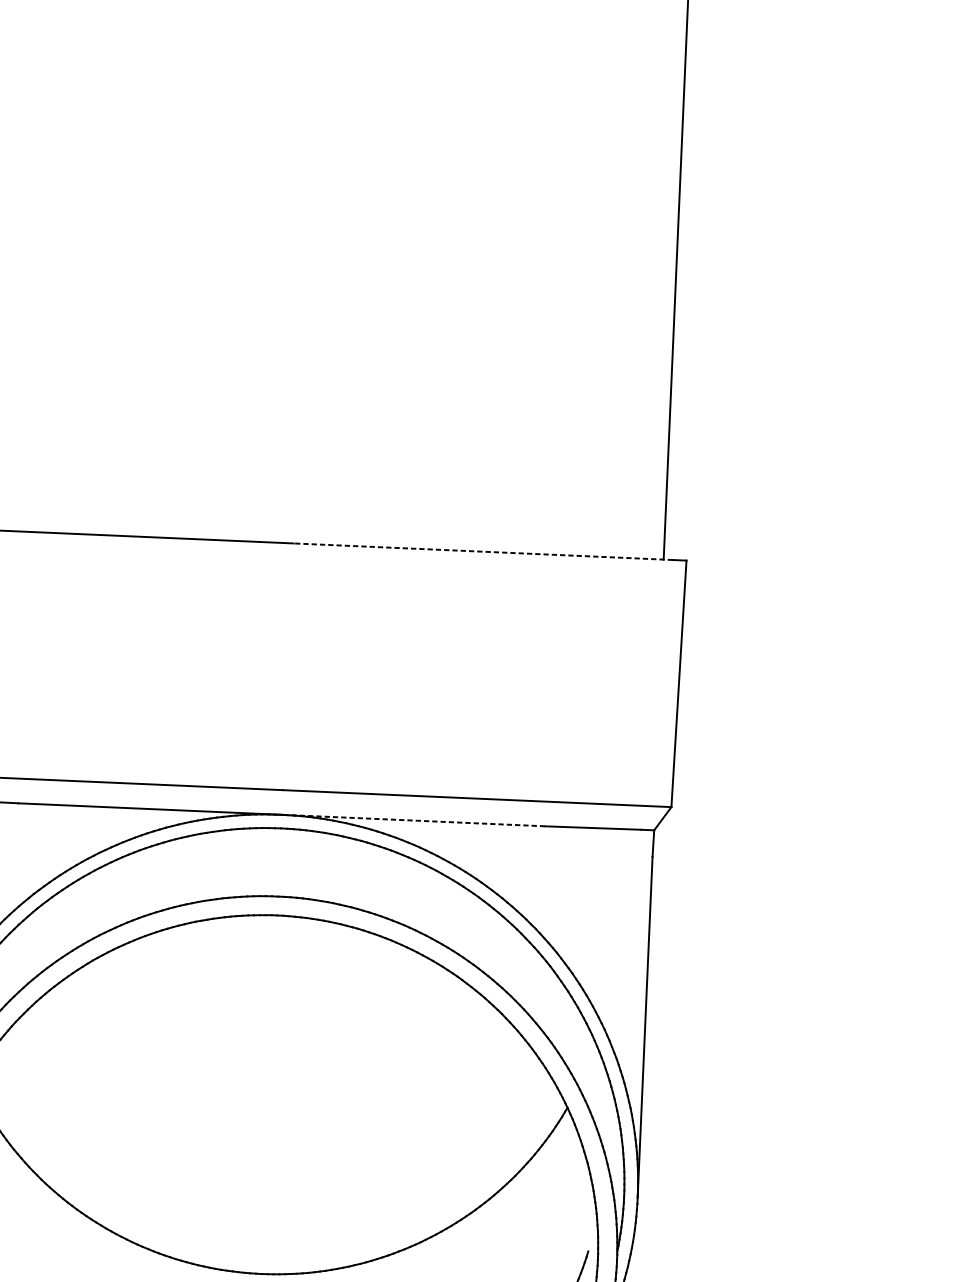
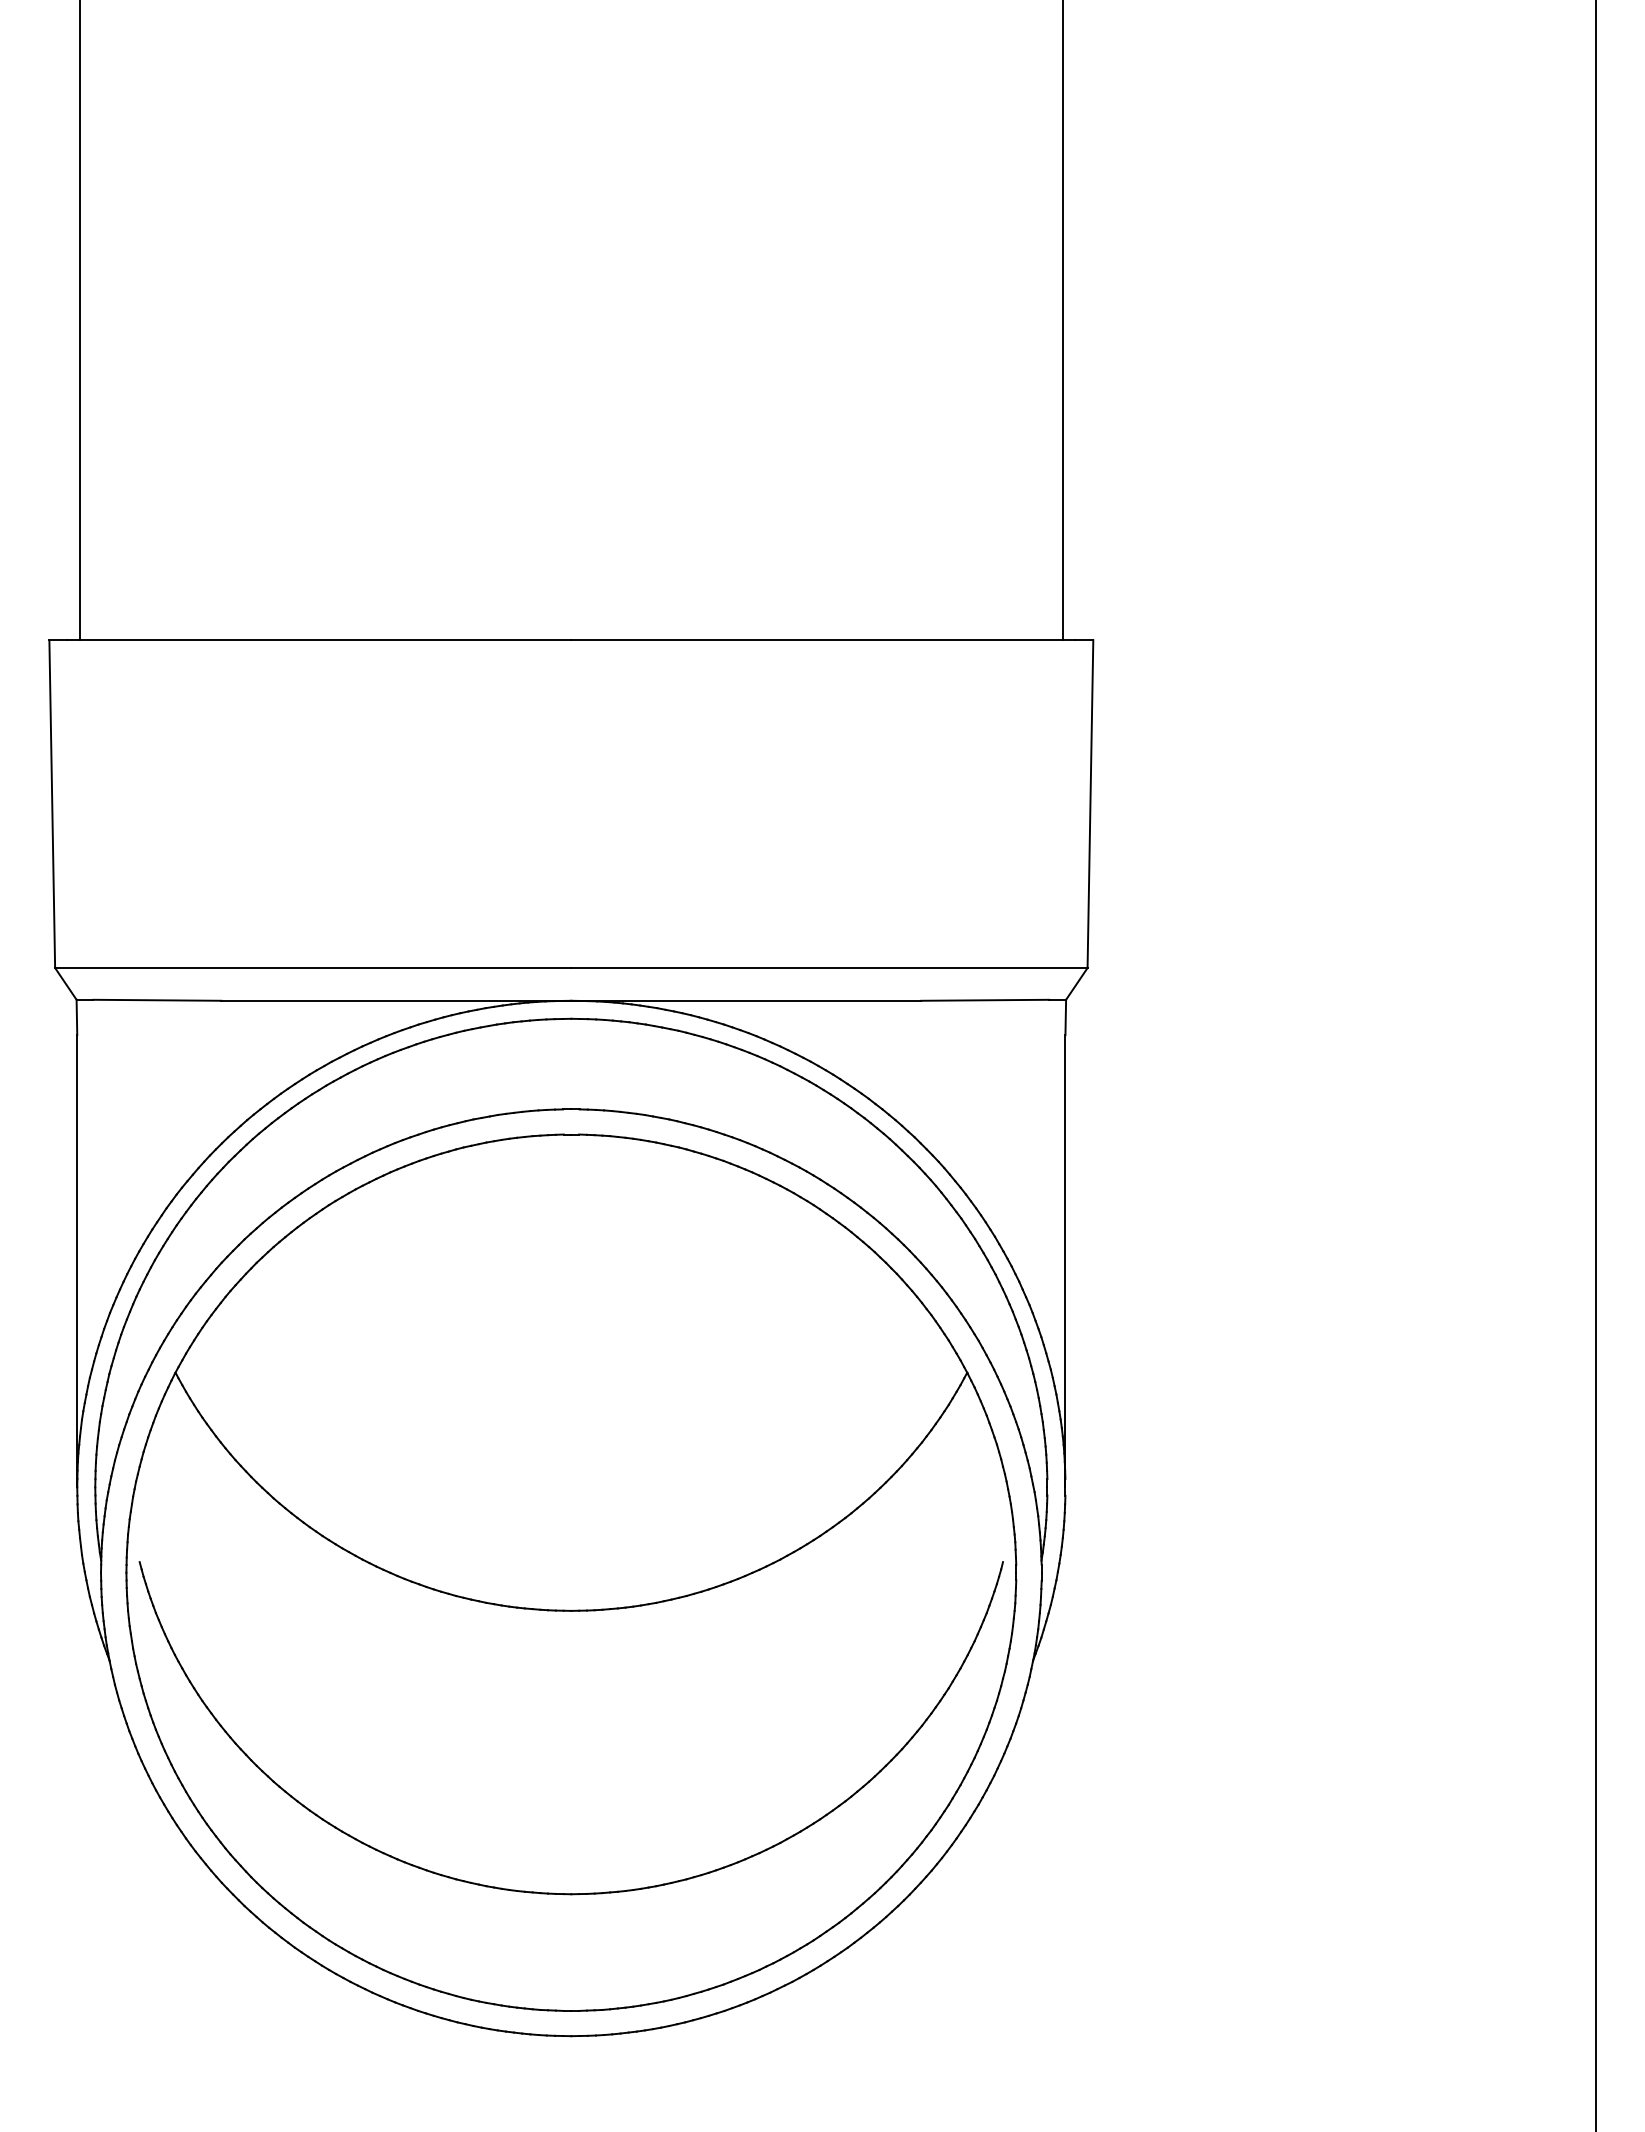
line: (483, 551) -> (823, 640), dashed -> solid
line: (413, 820) -> (746, 1000), dashed -> solid

